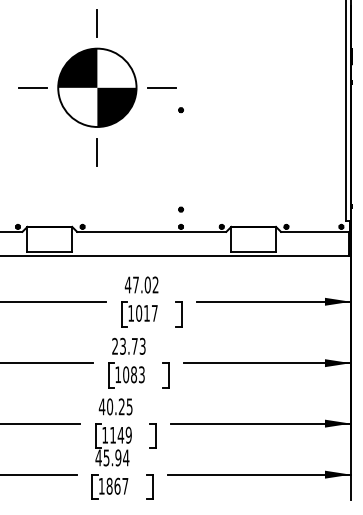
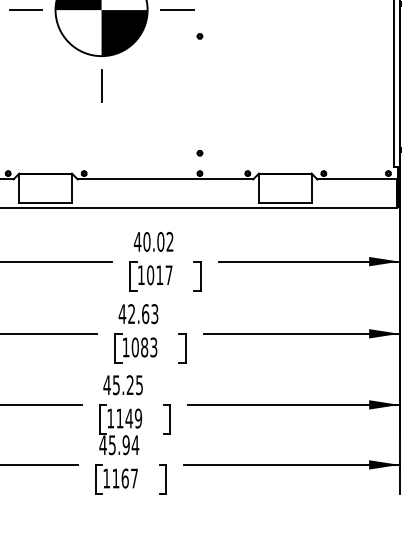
text: (136, 284) -> (147, 241), 47.02 -> 40.02
text: (124, 345) -> (133, 313), 23.73 -> 42.63
text: (110, 406) -> (116, 384), 40.25 -> 45.25
text: (109, 485) -> (115, 477), 1867 -> 1167

